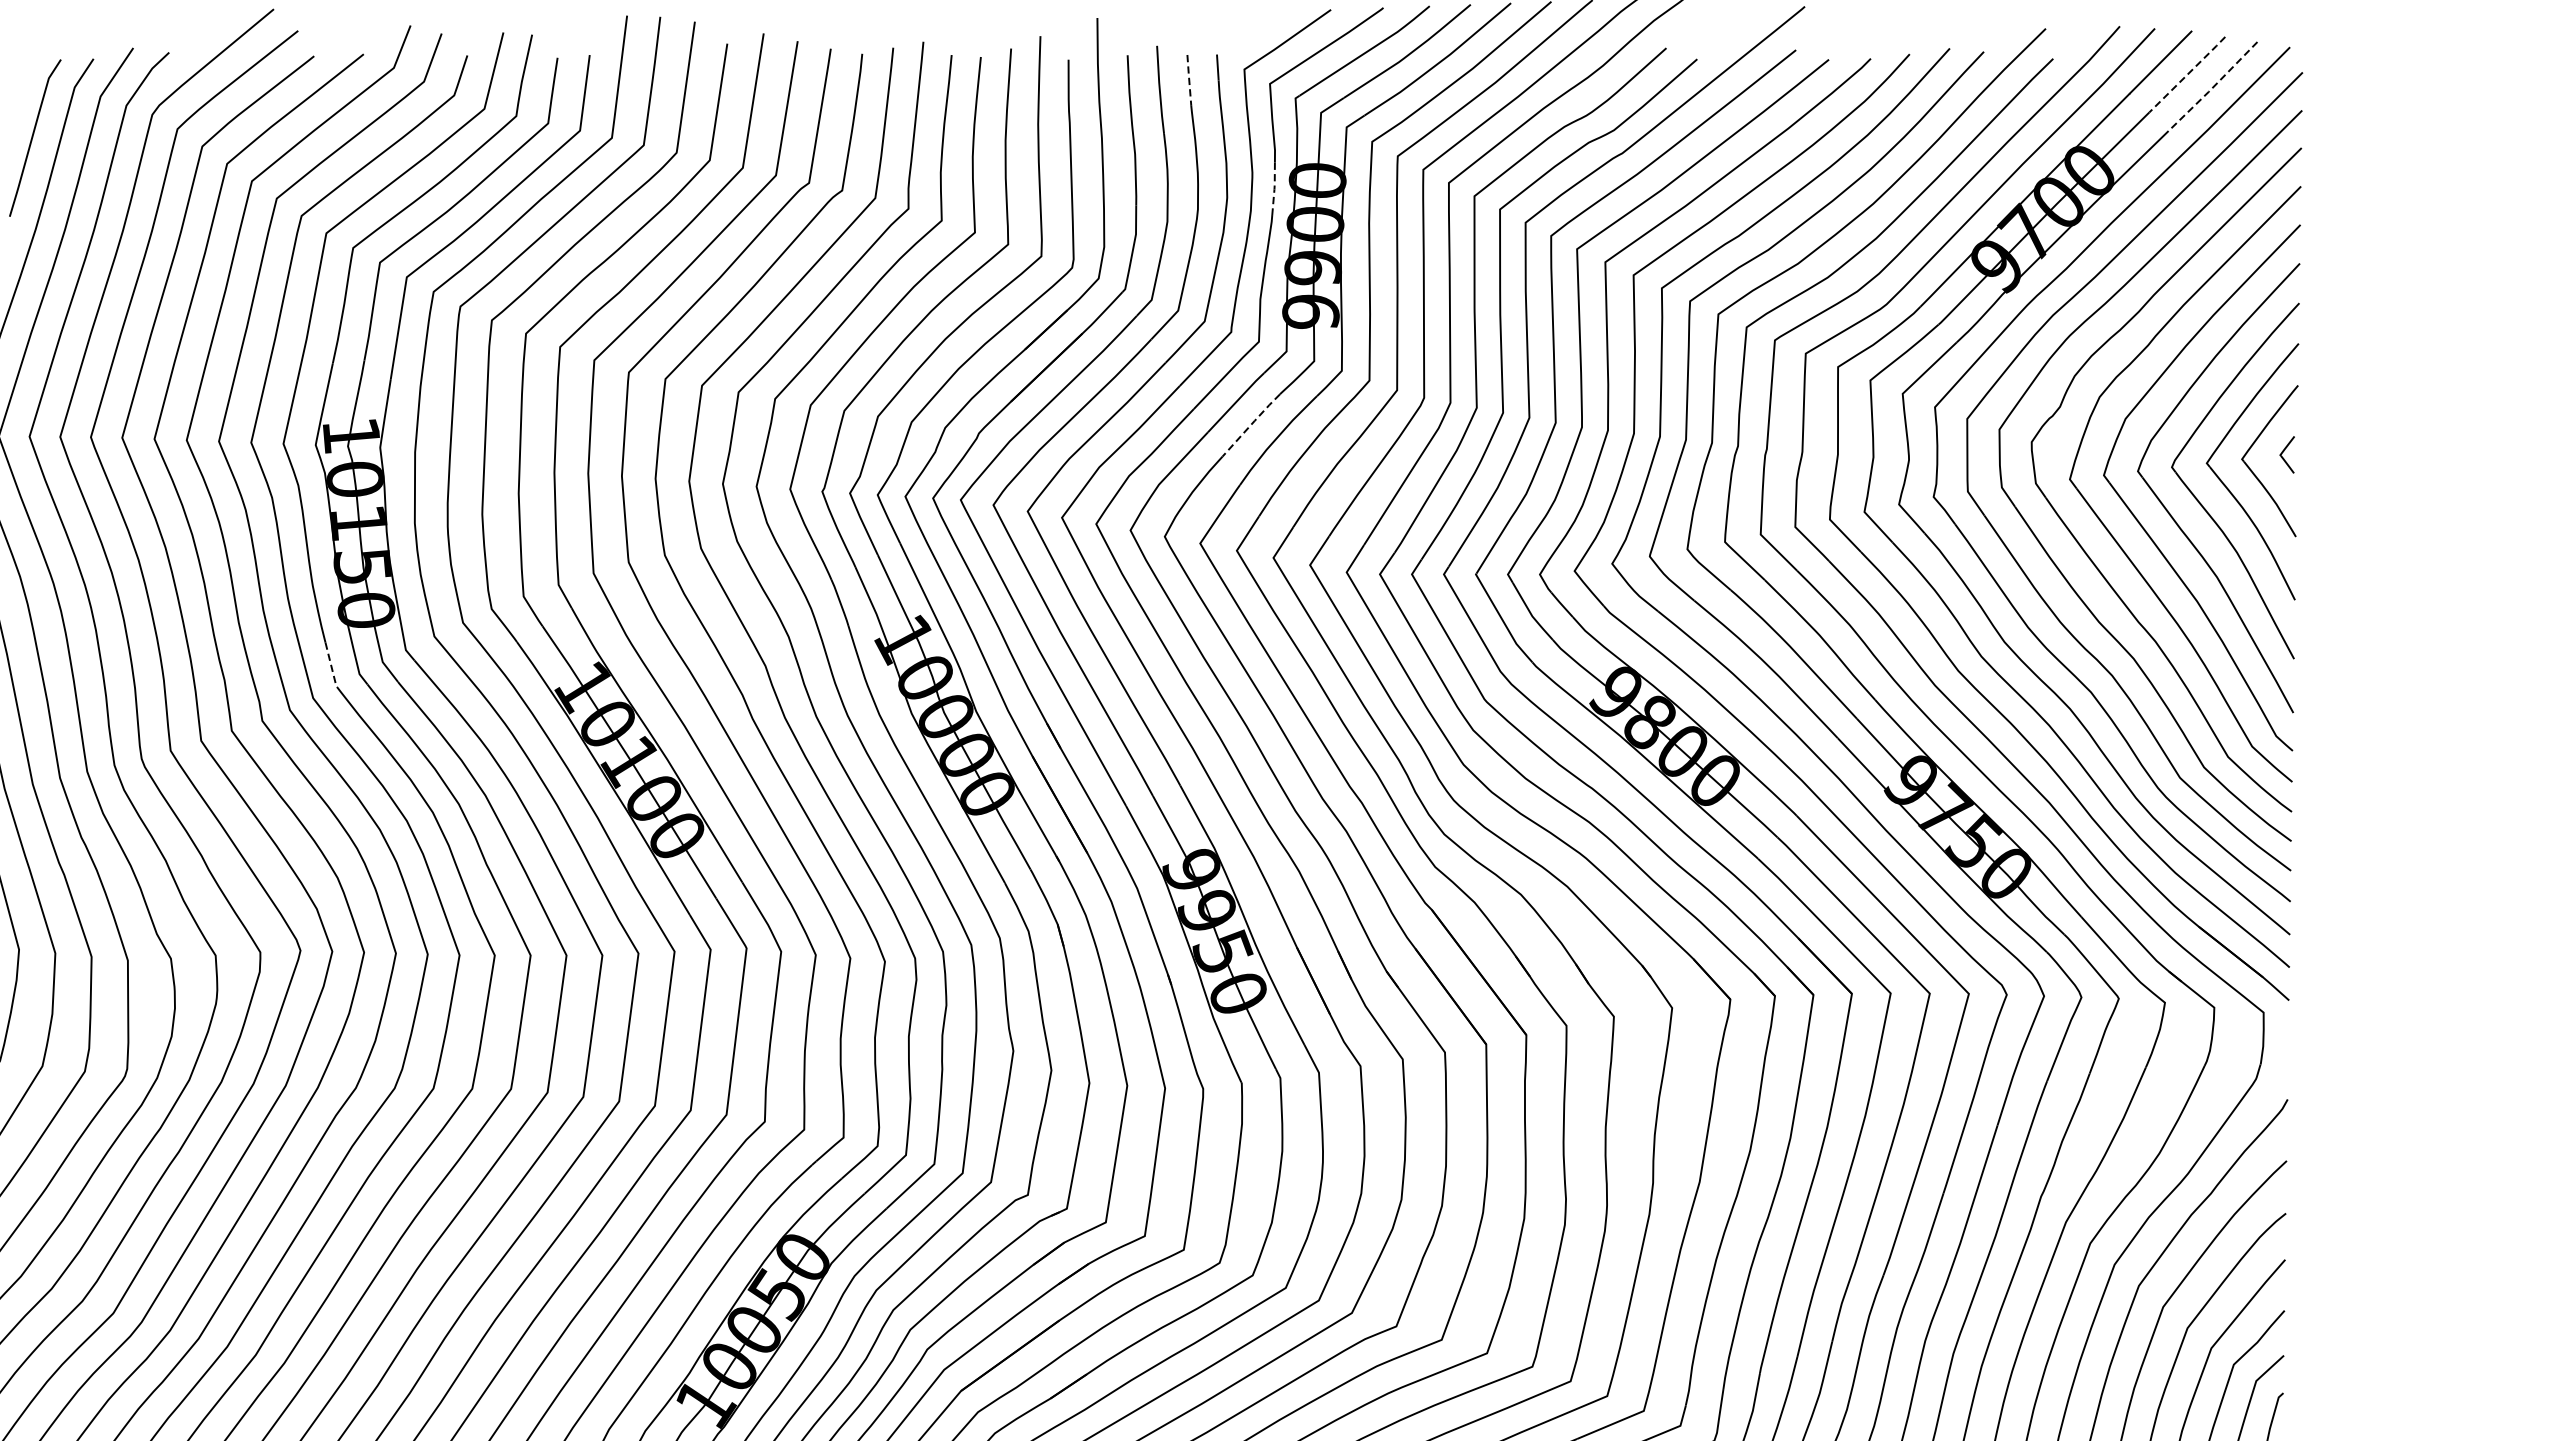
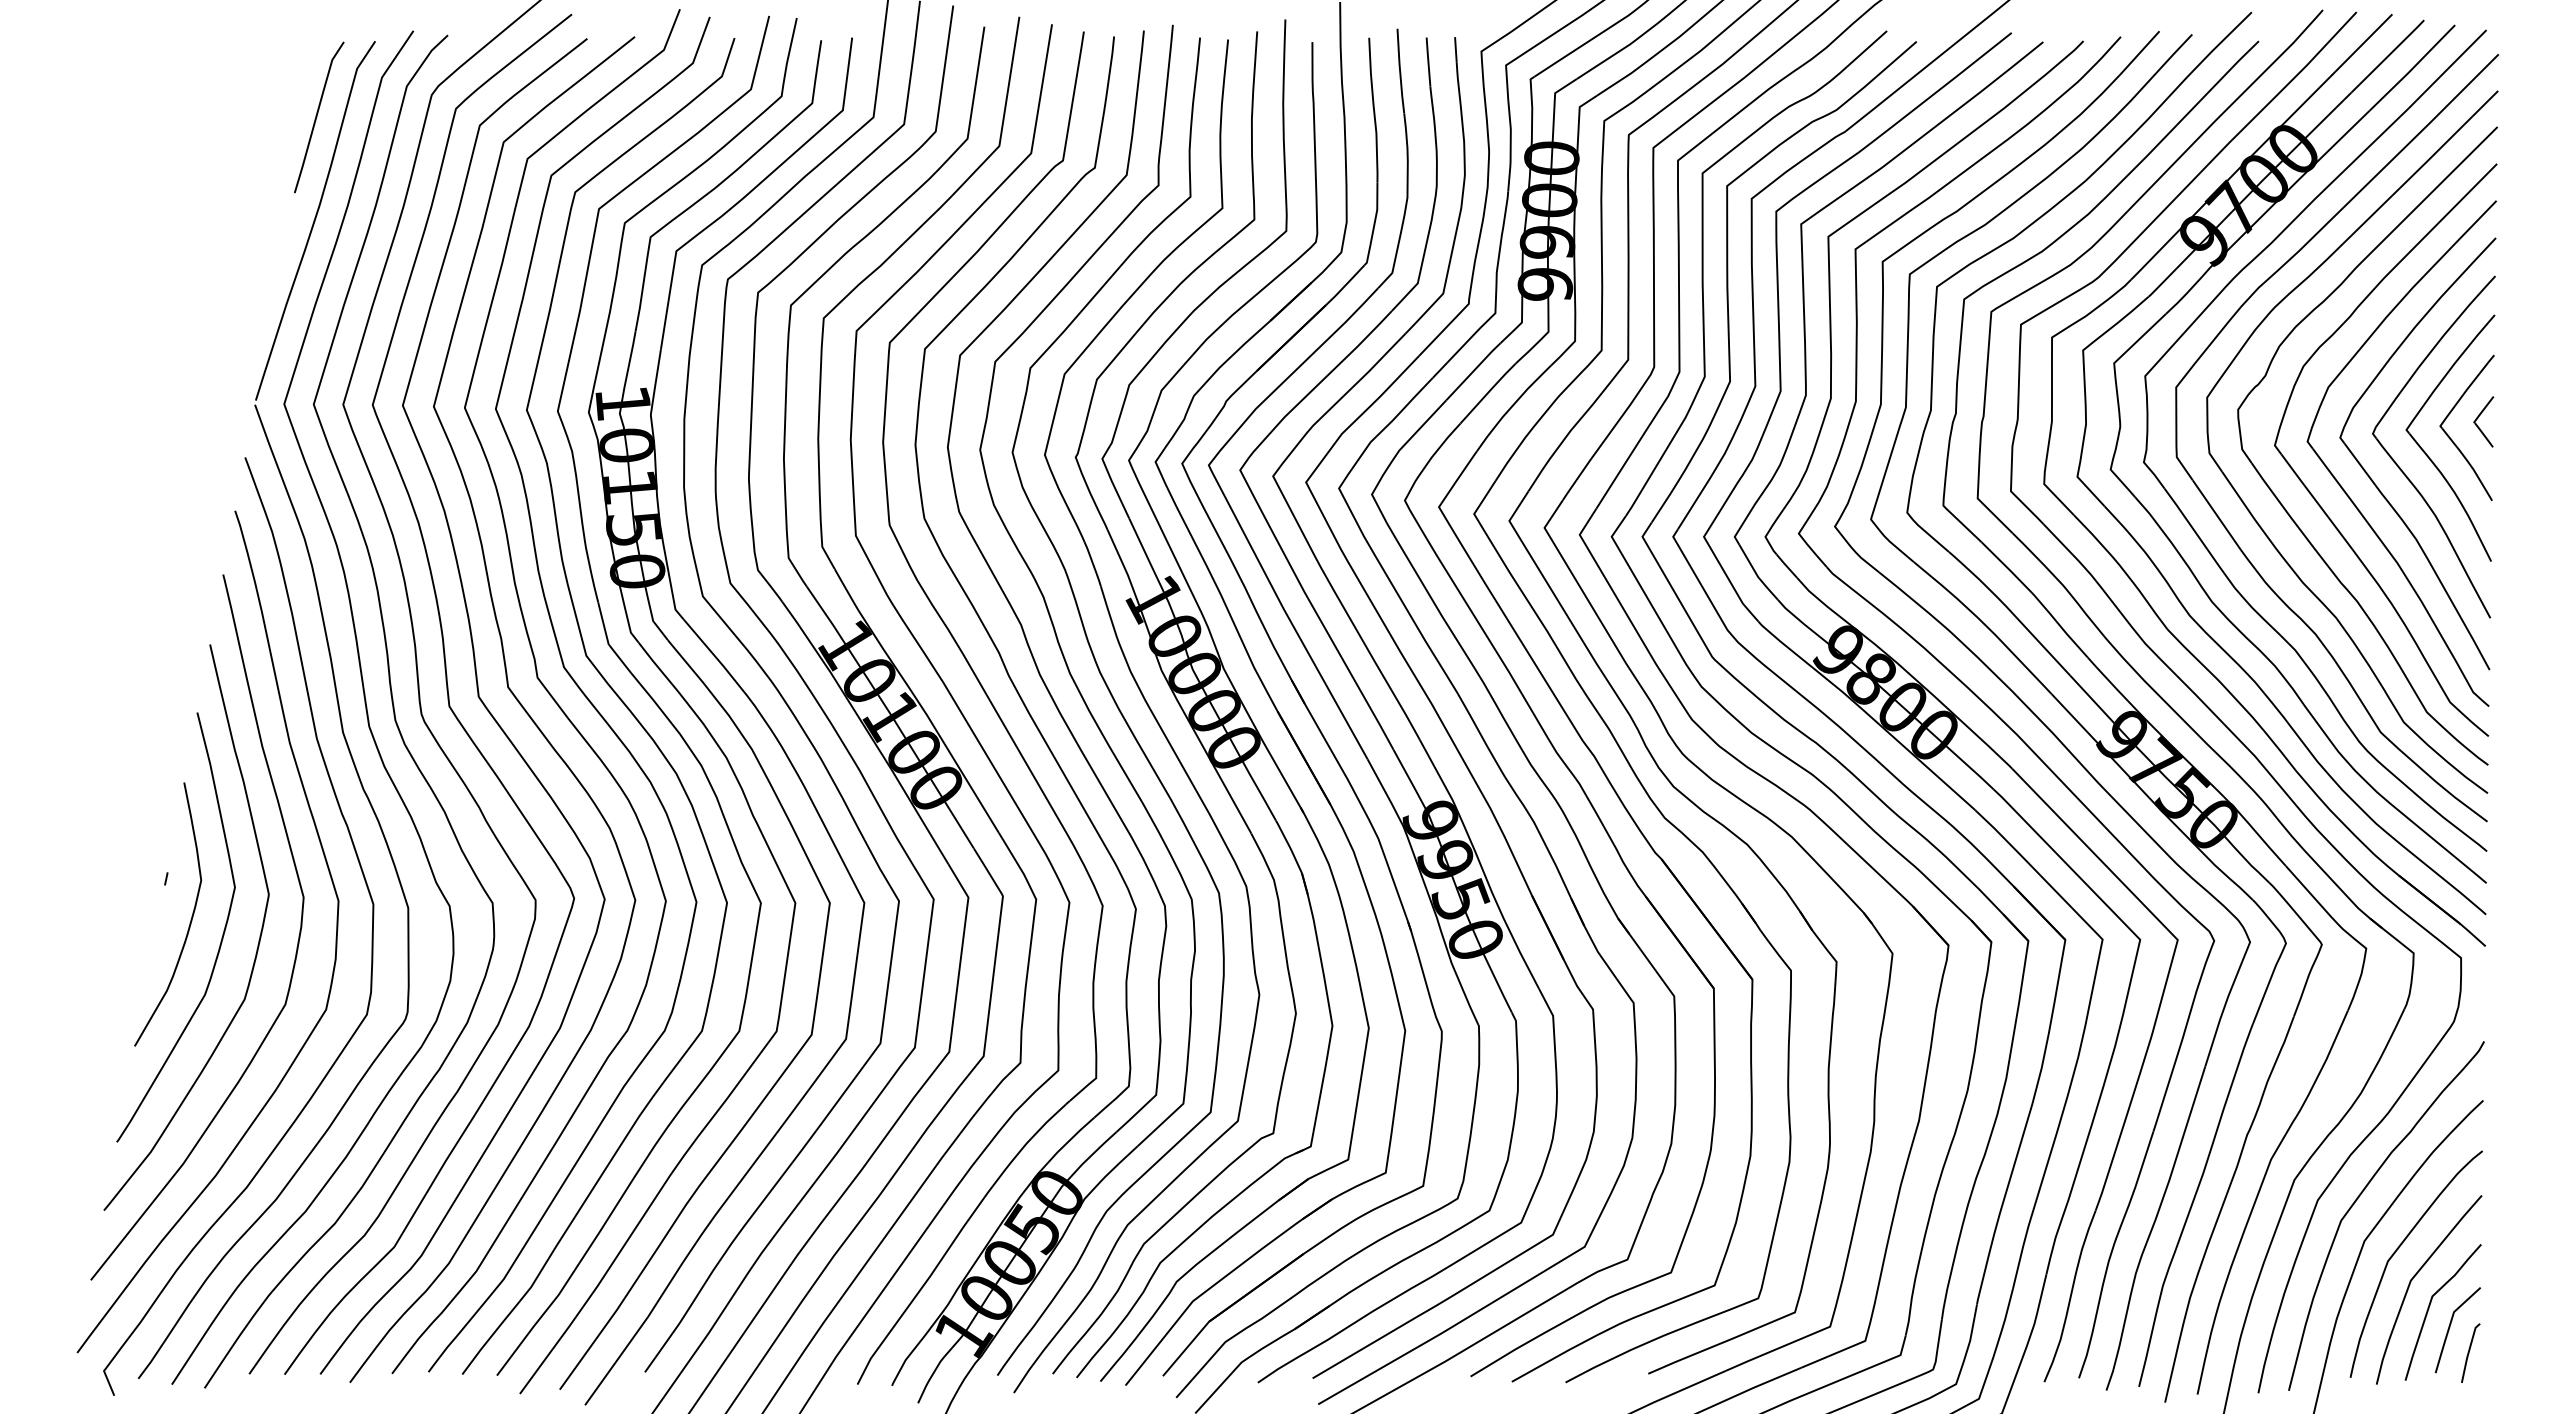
line: (2188, 74) -> (2388, 56), dashed -> solid
line: (1189, 80) -> (1428, 62), dashed -> solid
line: (2212, 88) -> (2411, 69), dashed -> solid
line: (1274, 189) -> (1510, 166), dashed -> solid
line: (1251, 424) -> (1488, 392), dashed -> solid
part: (2286, 454) -> (2483, 421), size x1.43
line: (331, 666) -> (603, 625), dashed -> solid

